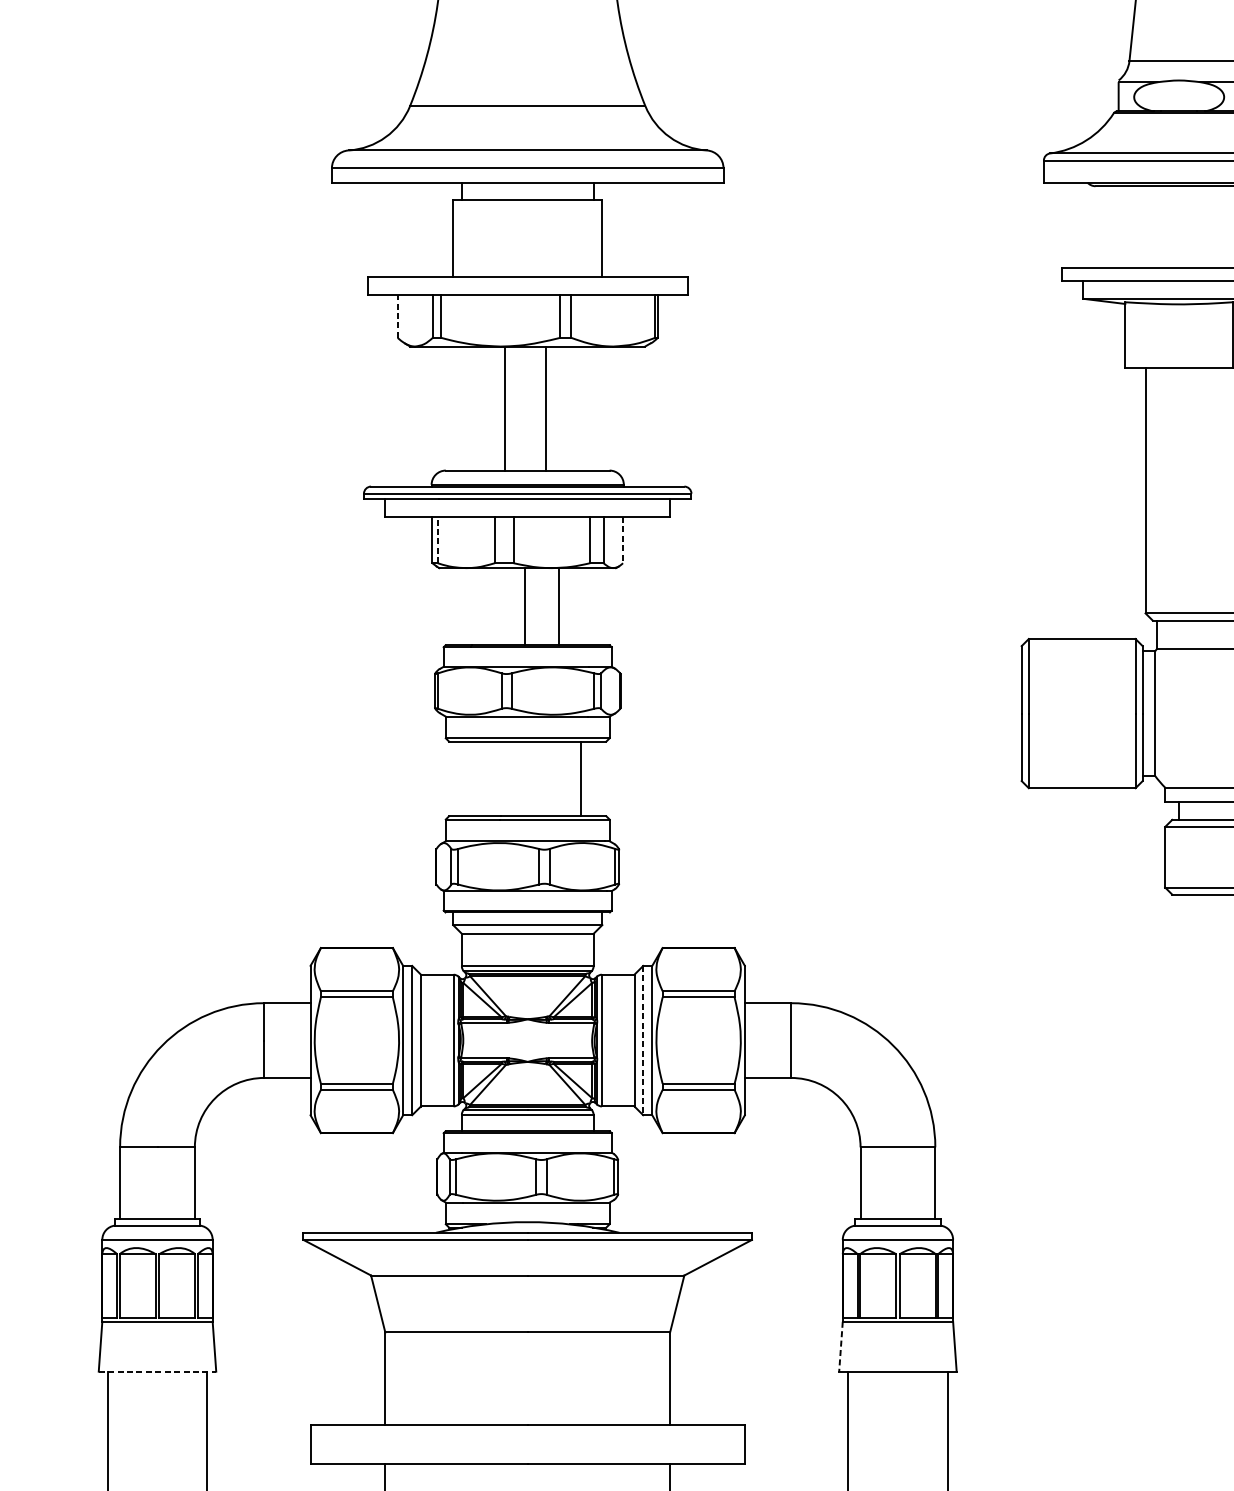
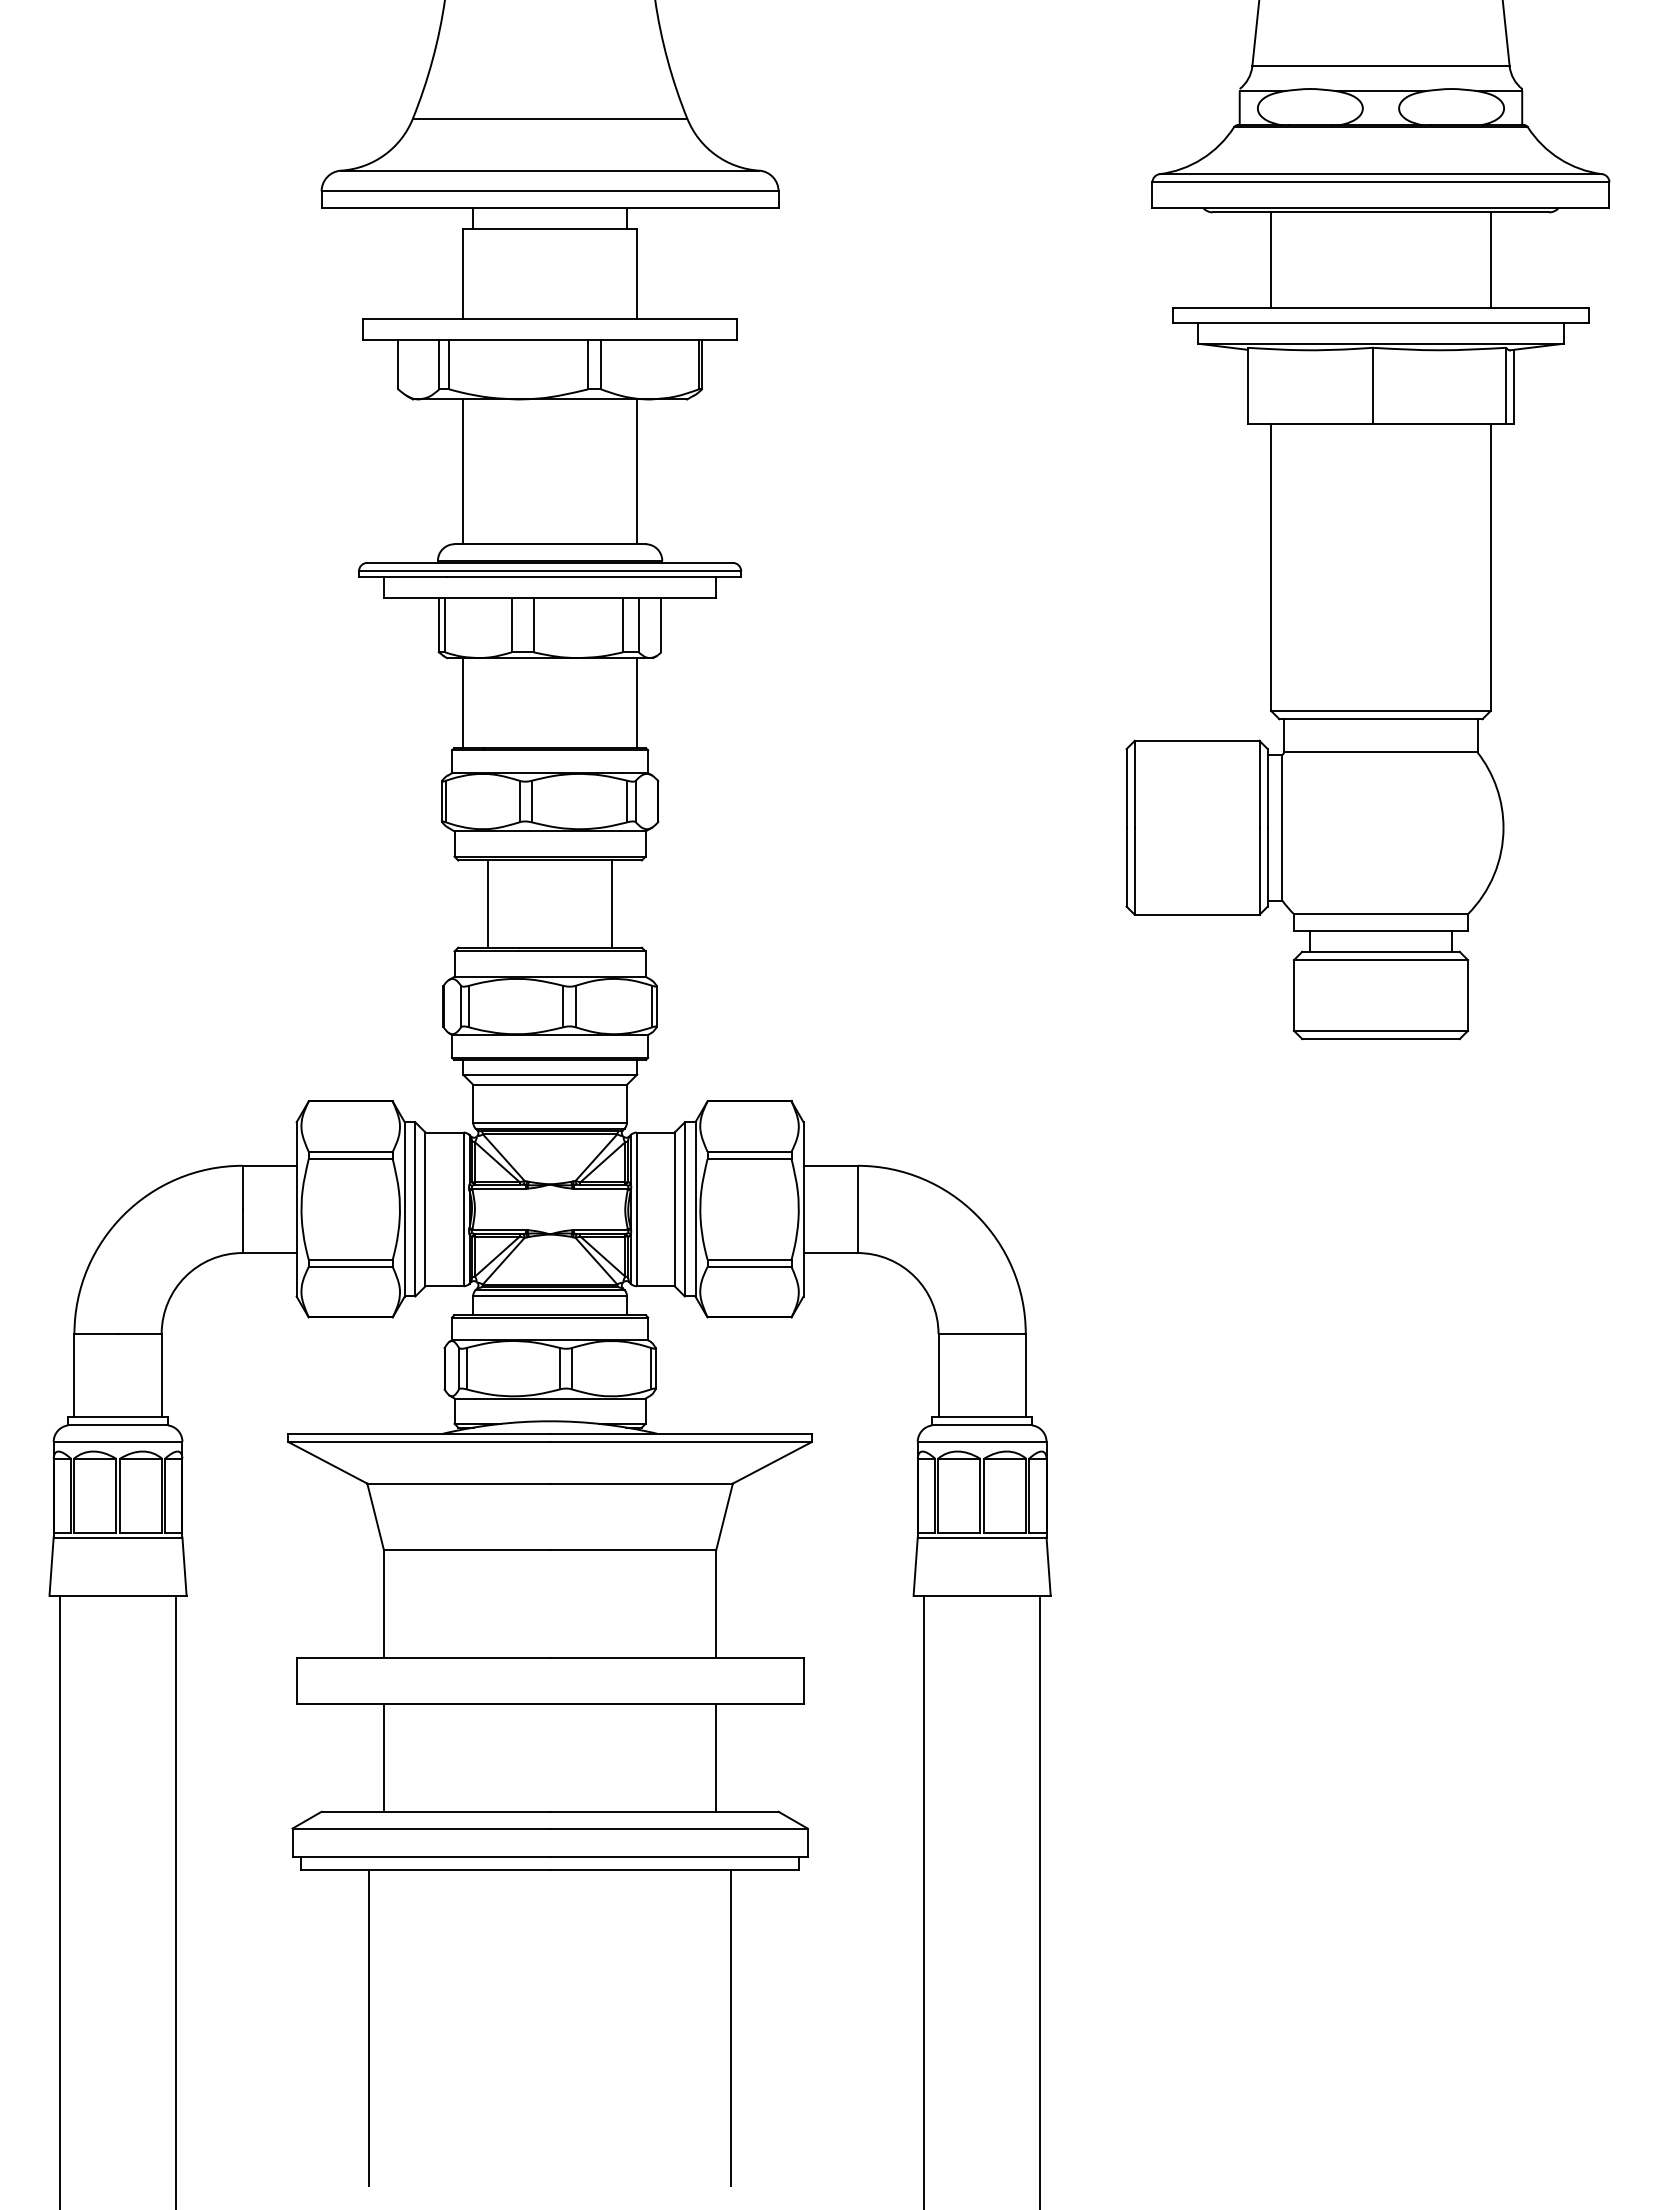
line: (1145, 226) -> (1271, 259), added
line: (397, 316) -> (398, 364), dashed -> solid
line: (504, 408) -> (463, 471), moved
line: (546, 408) -> (637, 471), moved
line: (438, 539) -> (445, 624), dashed -> solid
line: (623, 540) -> (661, 625), dashed -> solid
line: (525, 607) -> (463, 703), moved
line: (558, 607) -> (637, 703), moved
line: (474, 778) -> (487, 903), added
line: (642, 1040) -> (684, 1209), dashed -> solid
line: (840, 1347) -> (915, 1567), dashed -> solid
line: (157, 1371) -> (118, 1595), dashed -> solid

